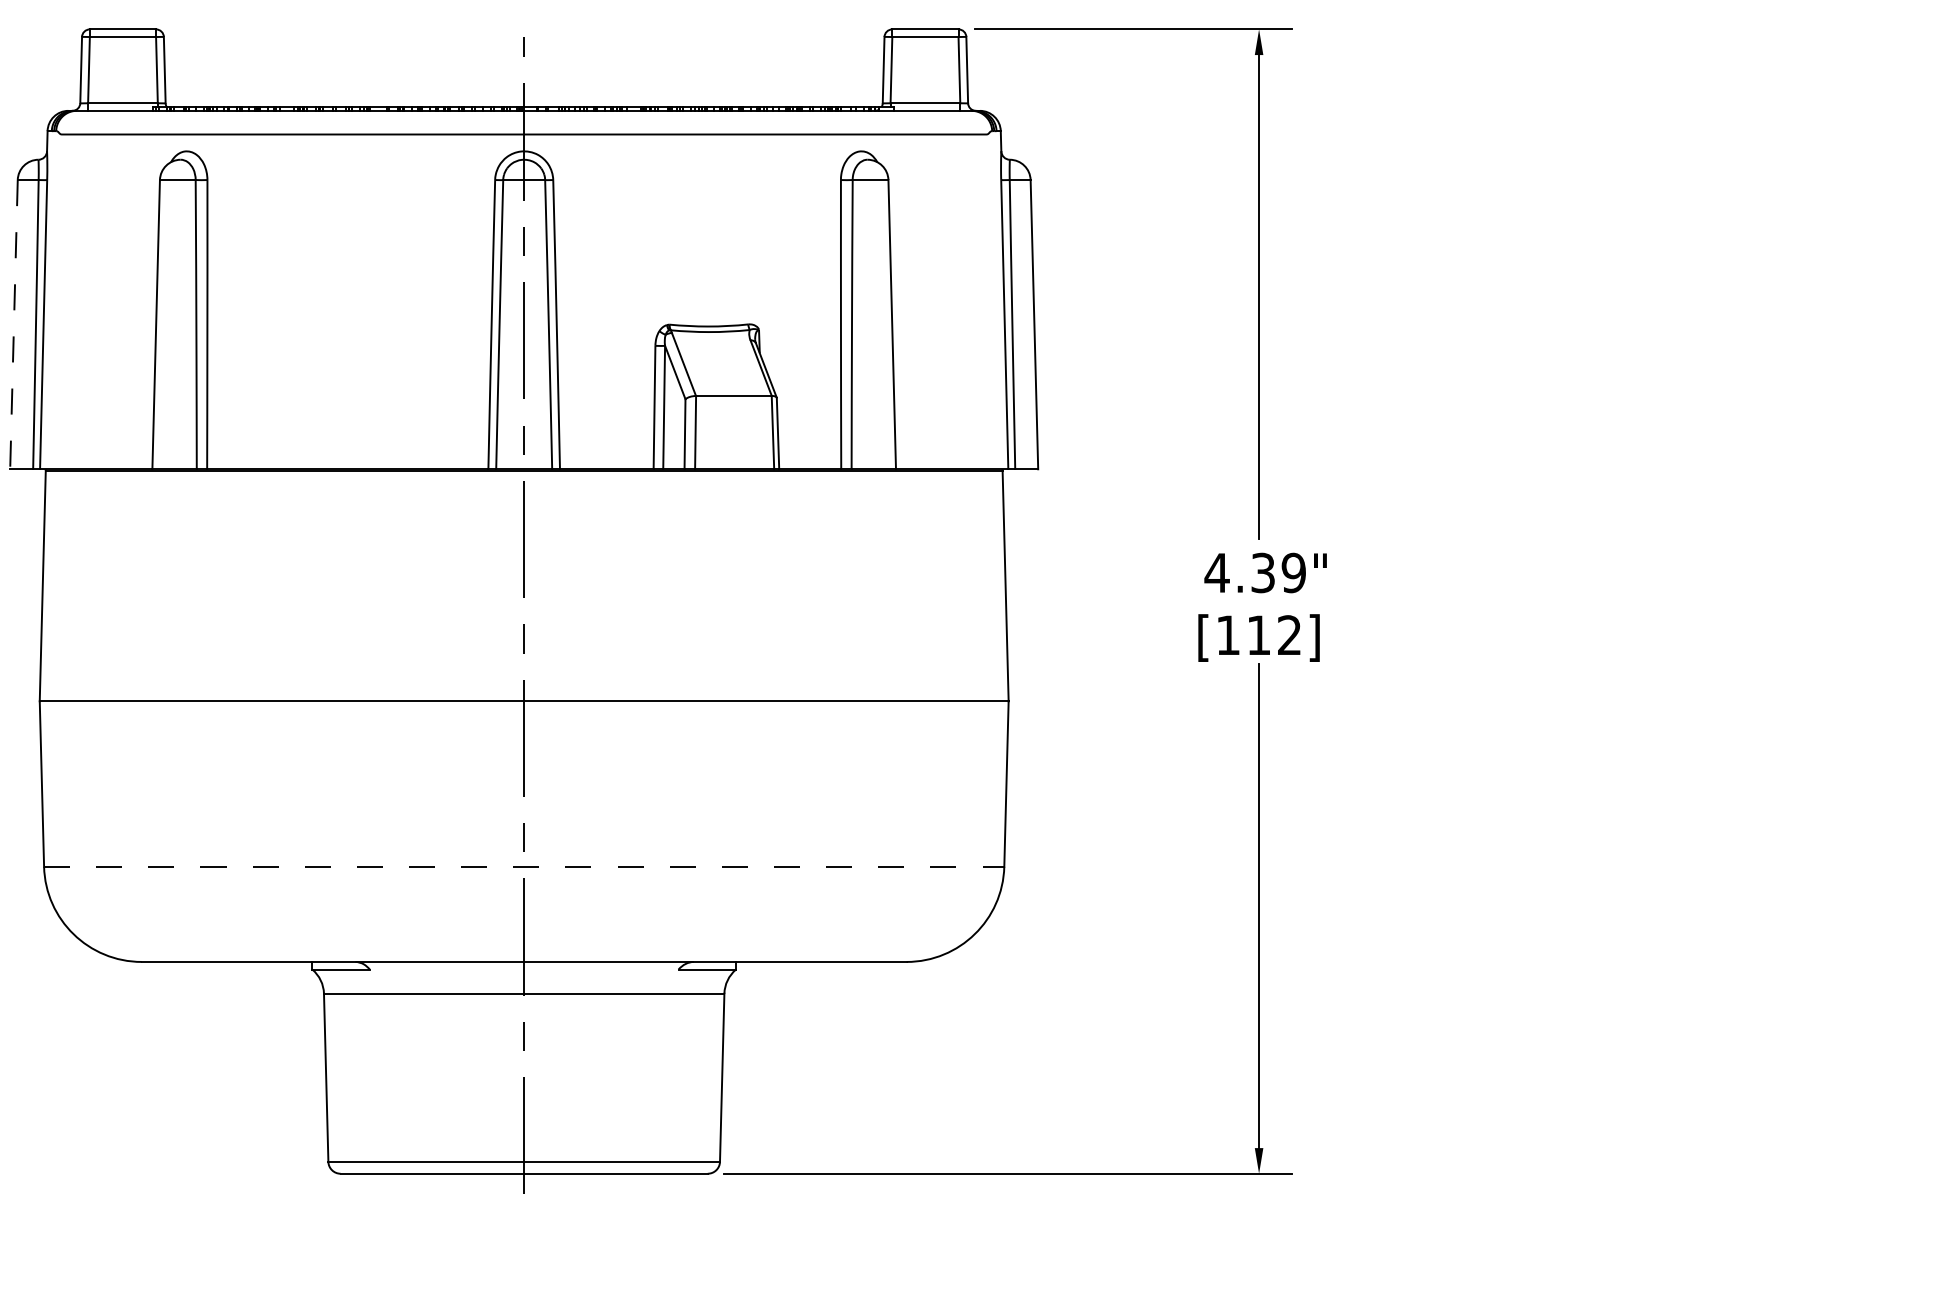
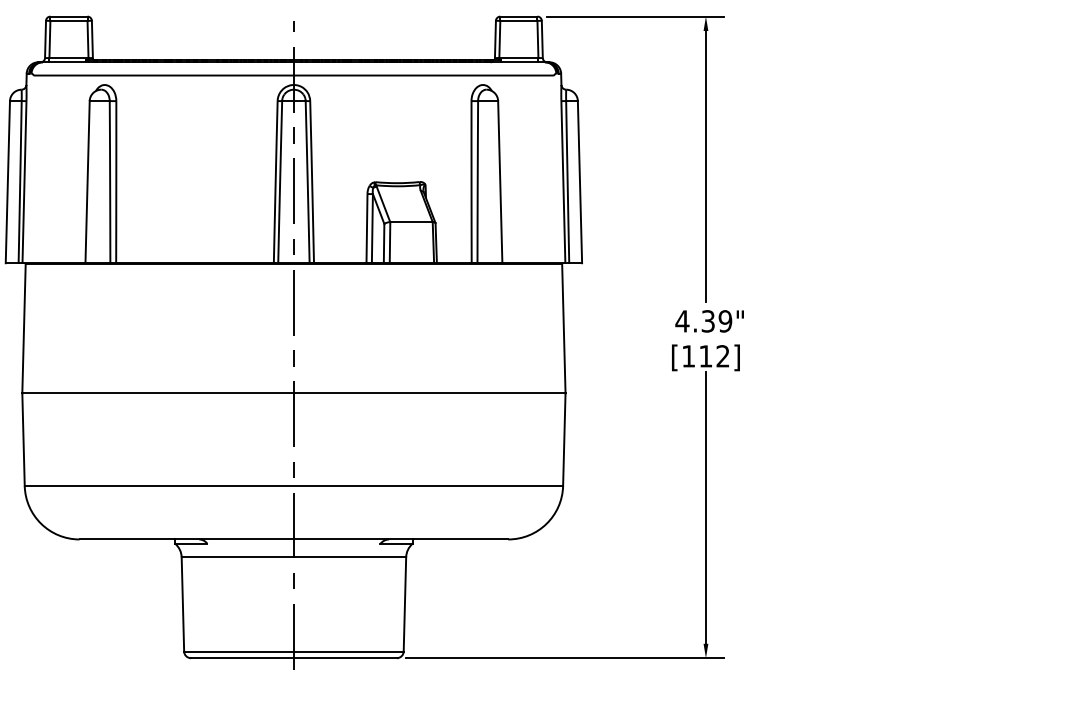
line: (13, 325) -> (7, 182), dashed -> solid
line: (525, 867) -> (294, 486), dashed -> solid

